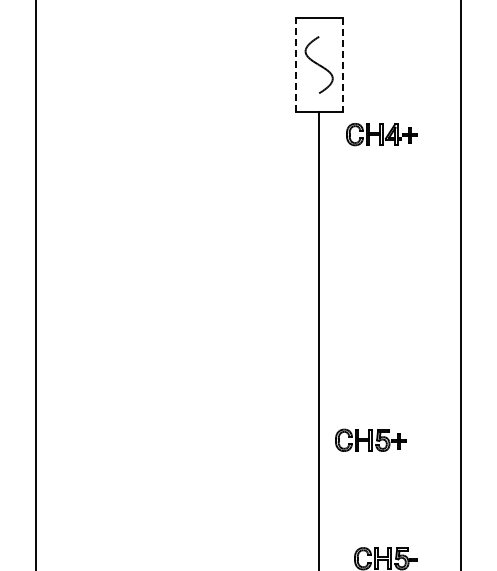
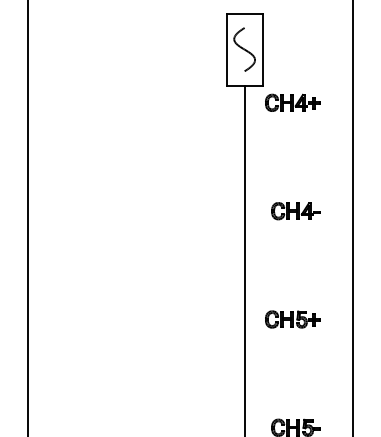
line: (295, 64) -> (226, 49), dashed -> solid
line: (342, 65) -> (262, 49), dashed -> solid
part: (385, 275) -> (295, 210), added
part: (370, 439) -> (292, 318), moved

